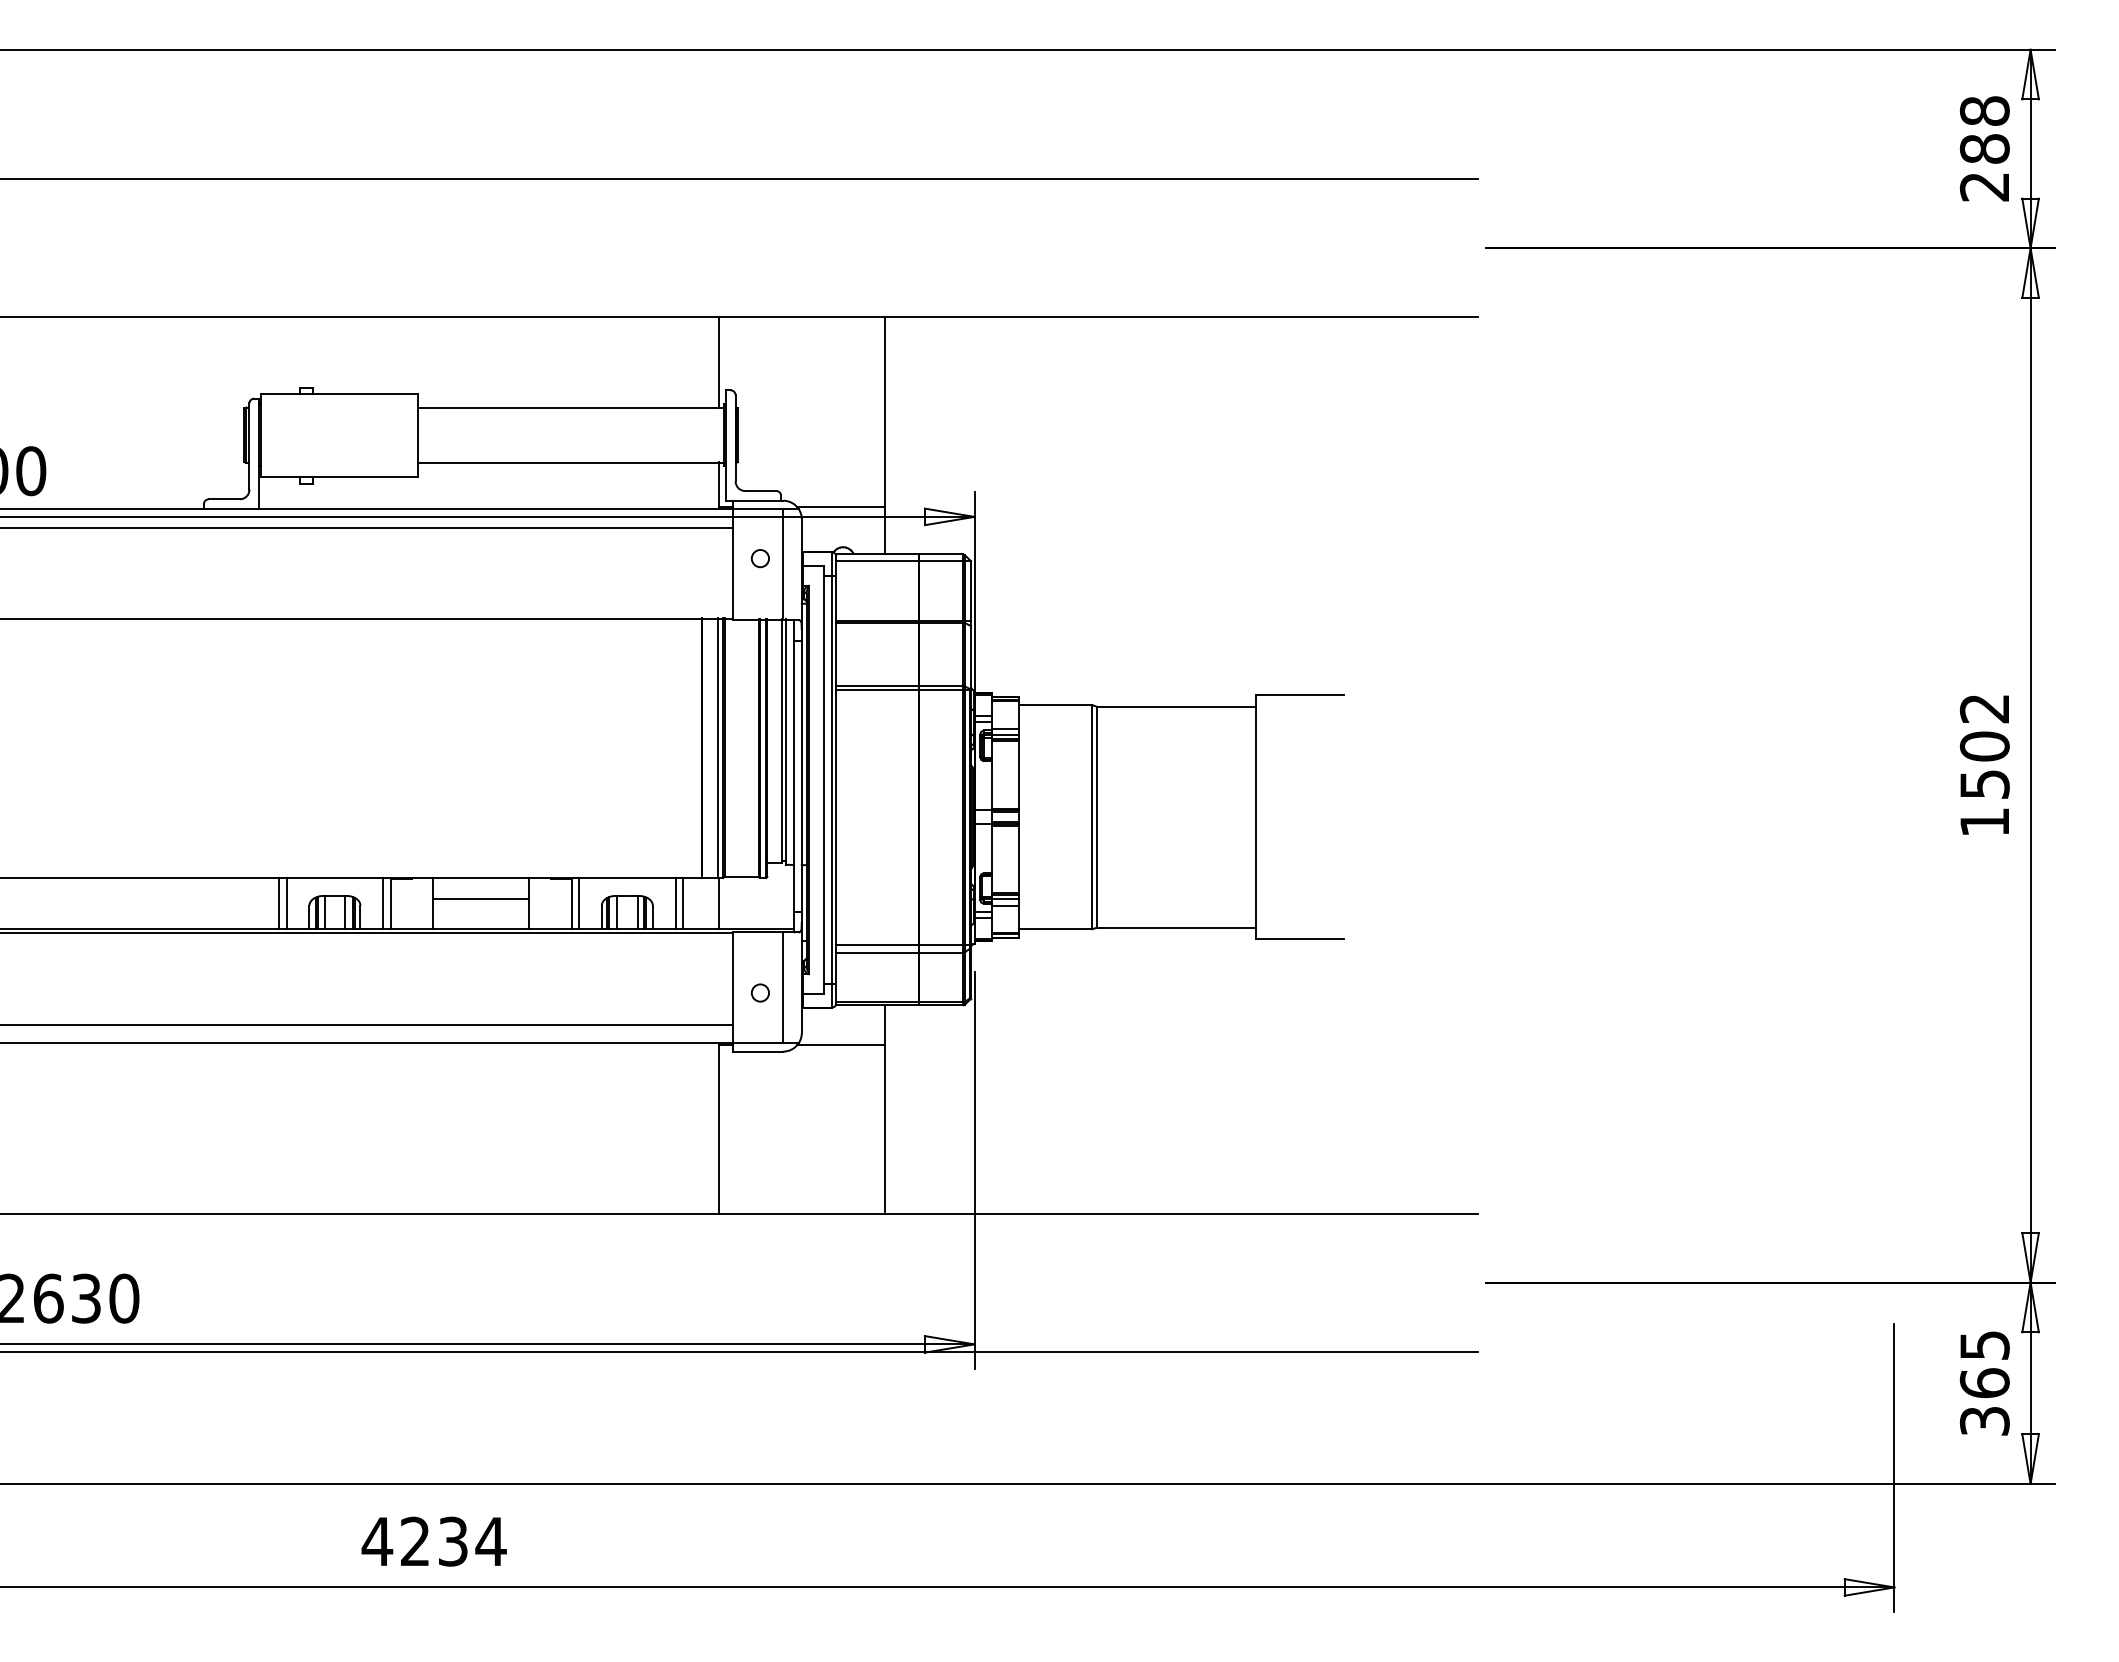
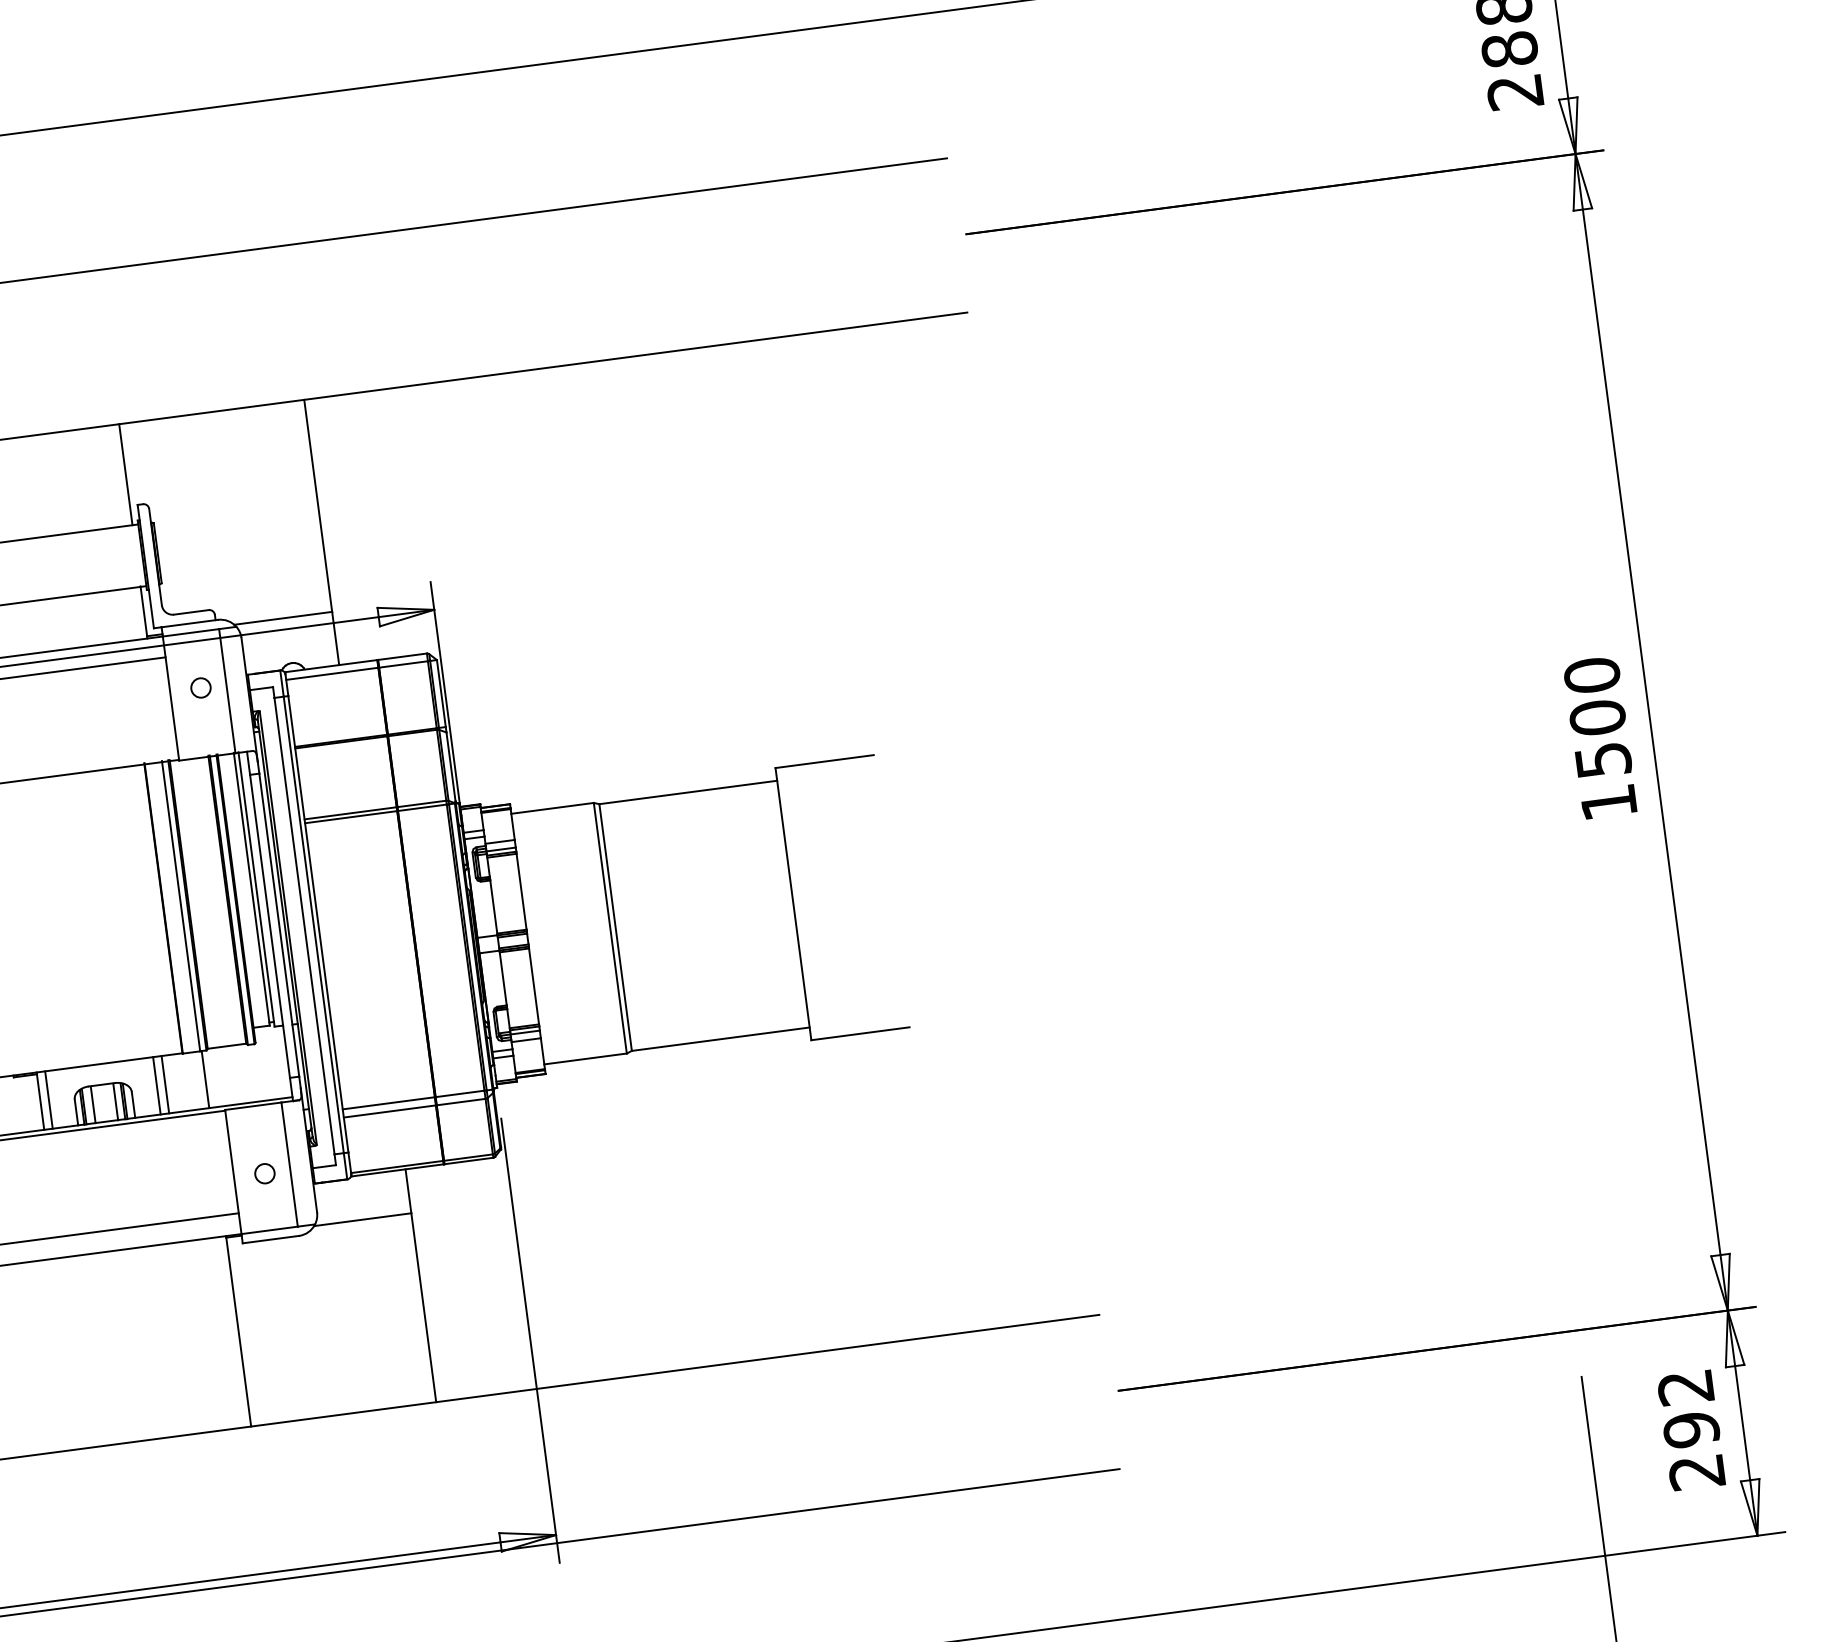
text: (1984, 708) -> (1591, 675), 1502 -> 1500
text: (1984, 1383) -> (1691, 1430), 365 -> 292

